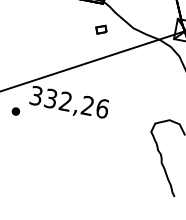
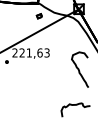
text: (68, 101) -> (30, 52), 332,26 -> 221,63

